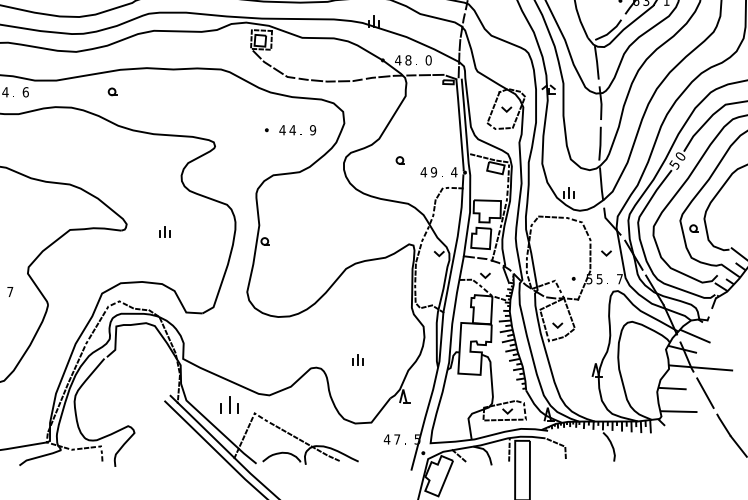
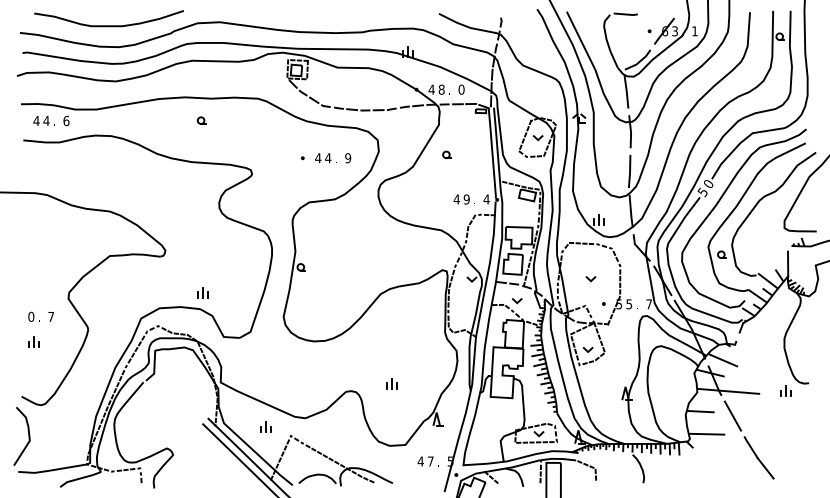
part: (112, 91) -> (201, 120), moved
part: (400, 160) -> (446, 154), moved
part: (164, 231) -> (202, 292), moved
line: (606, 253) -> (590, 279), moved
part: (228, 403) -> (265, 426), size x0.62

